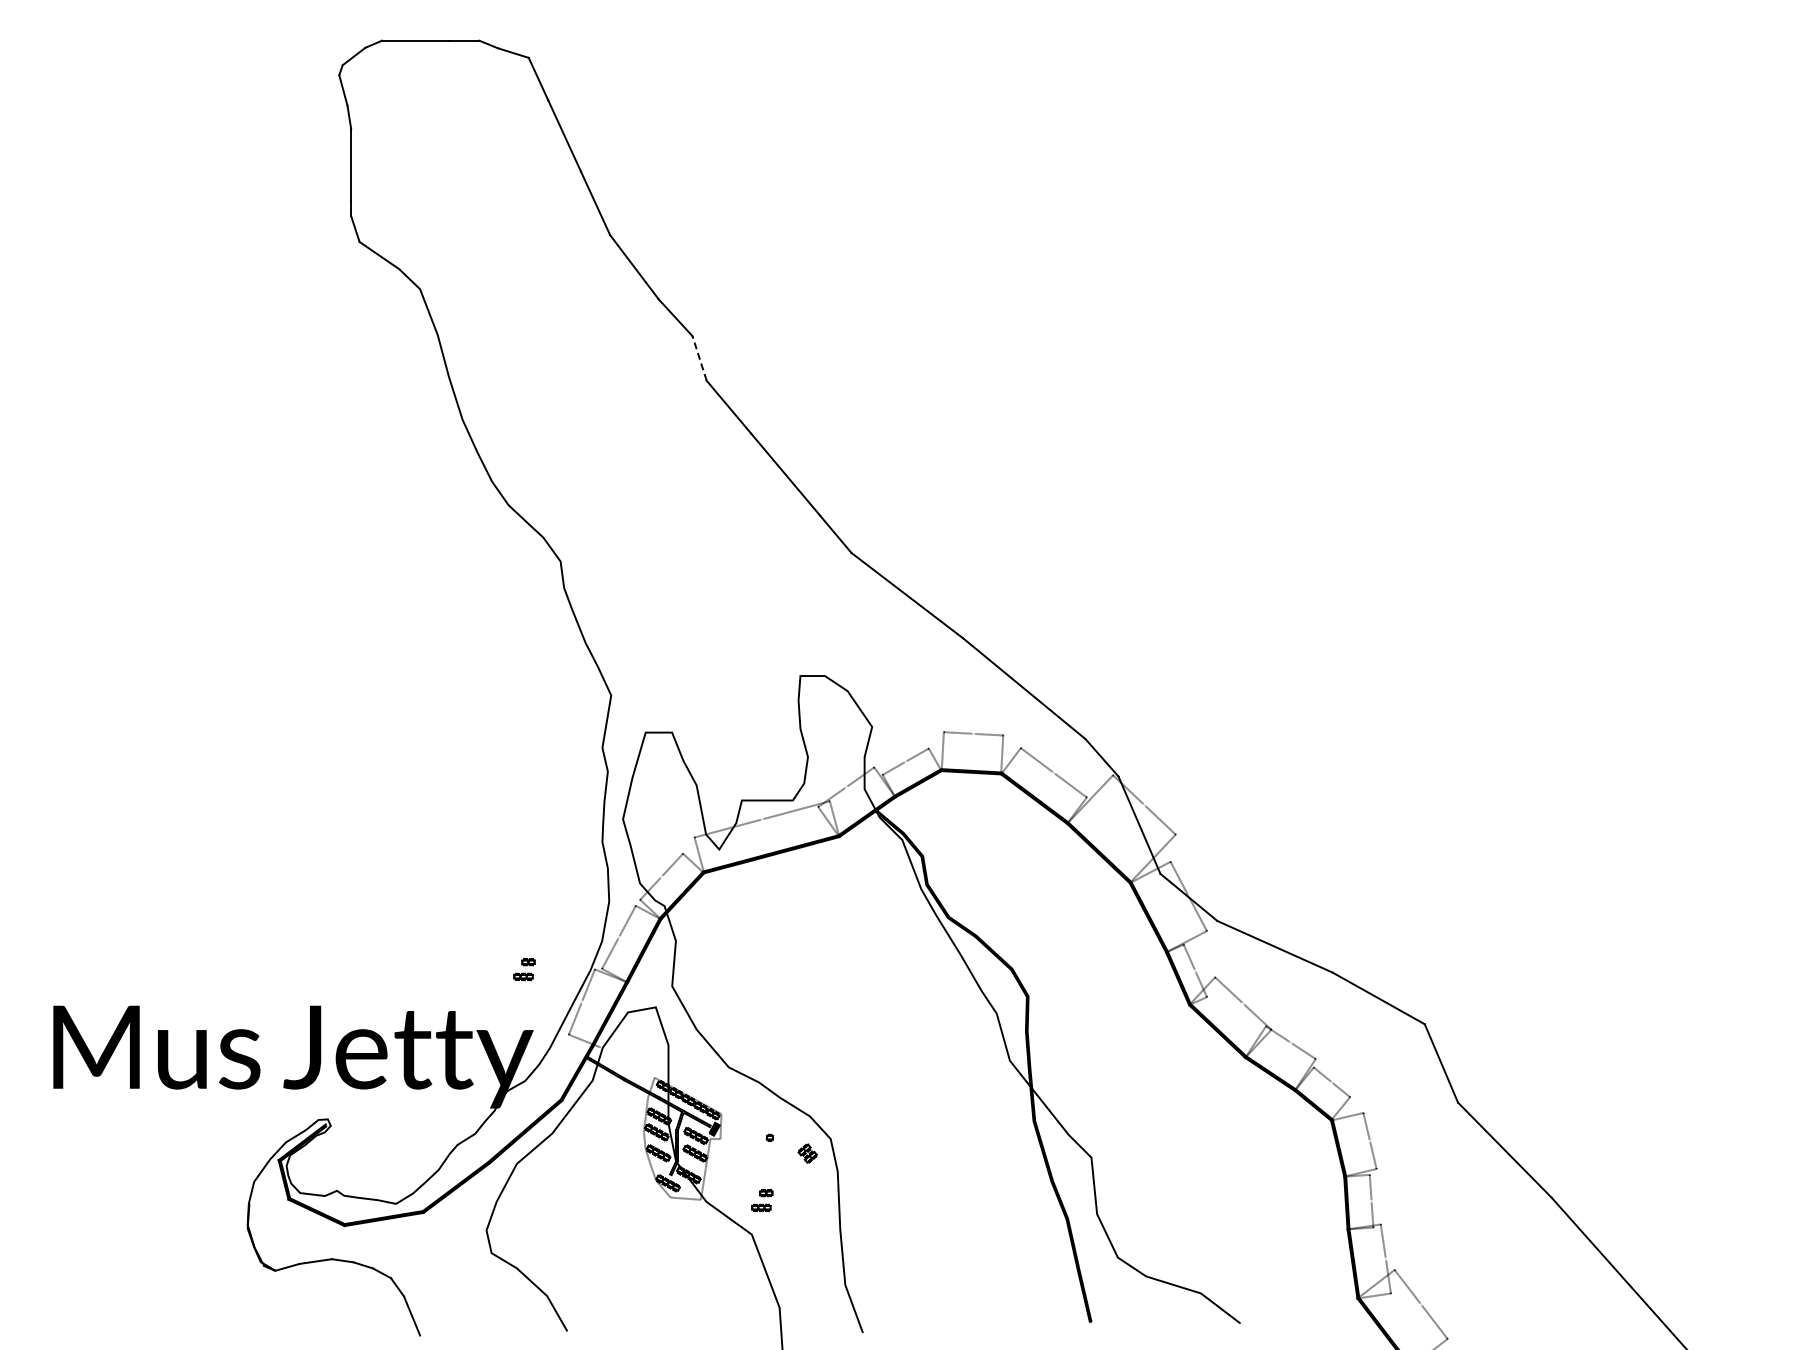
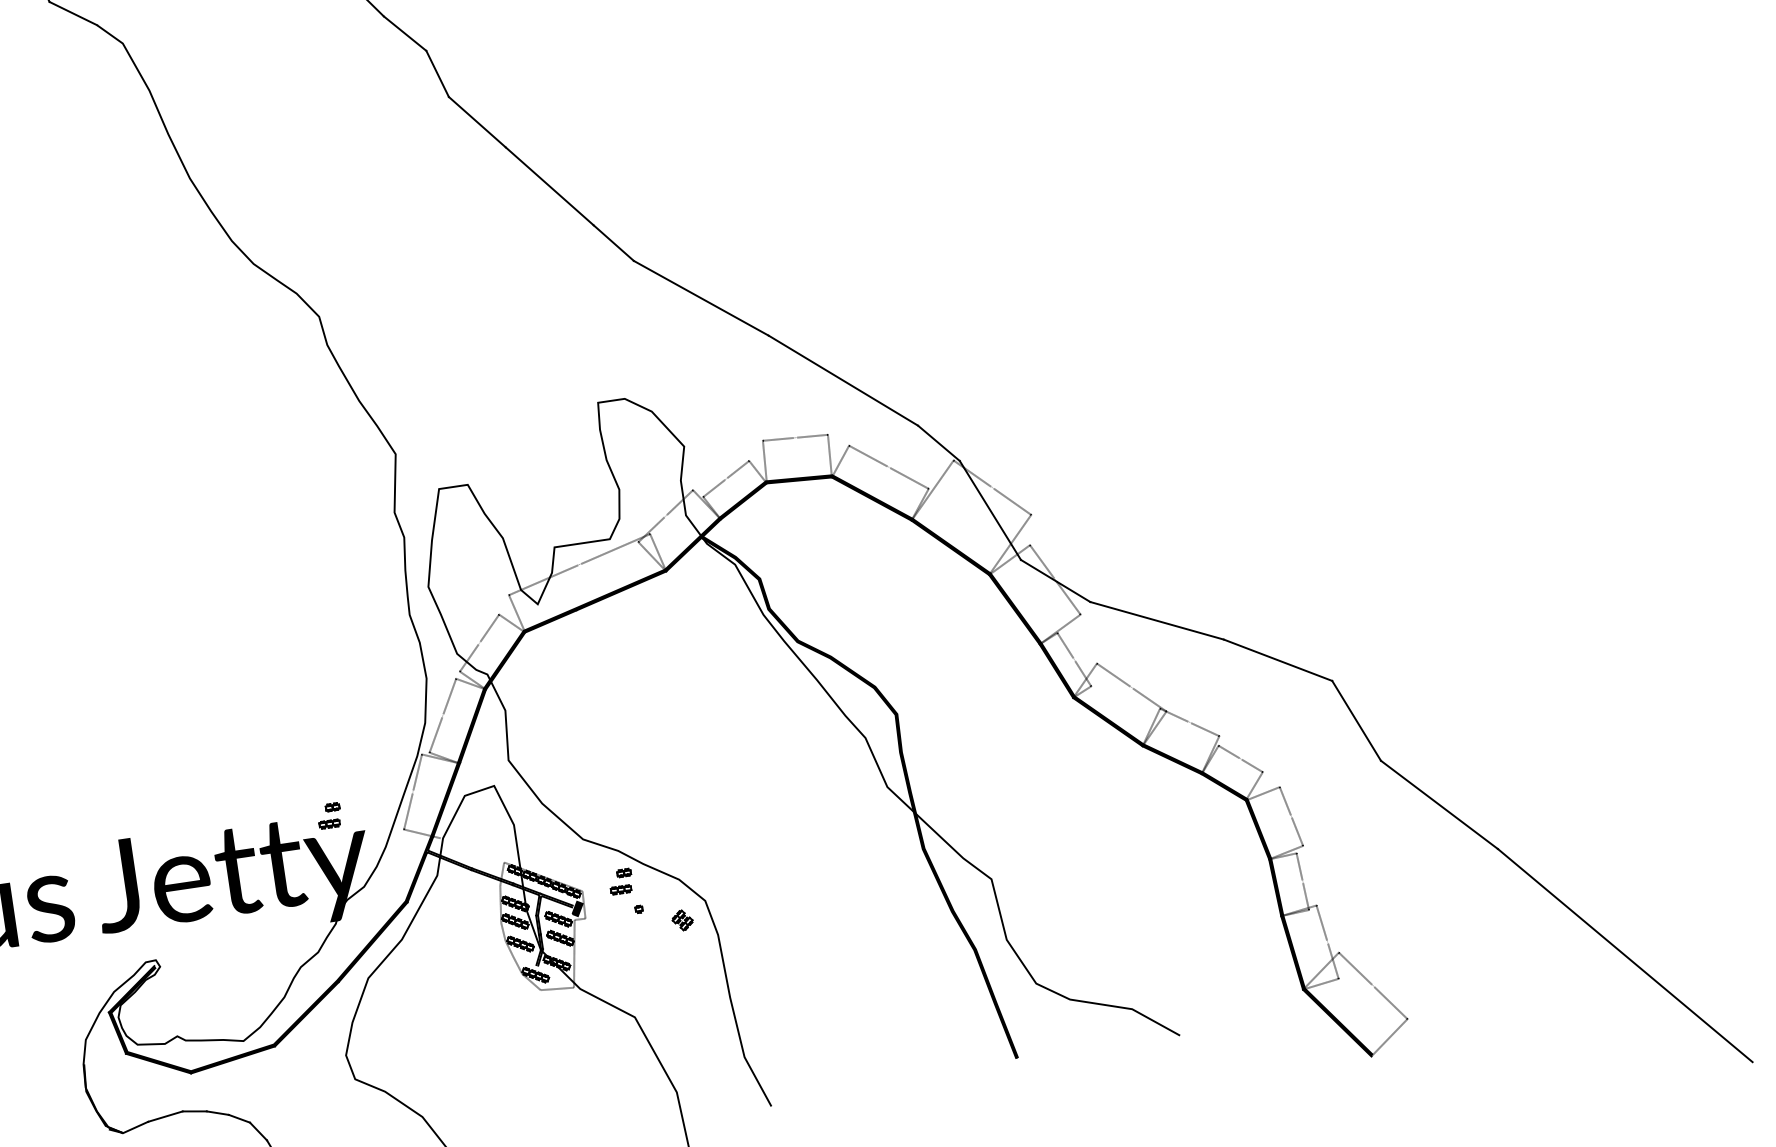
line: (699, 357) -> (437, 72), dashed -> solid
part: (524, 969) -> (329, 815), moved
part: (762, 1200) -> (621, 881), moved

